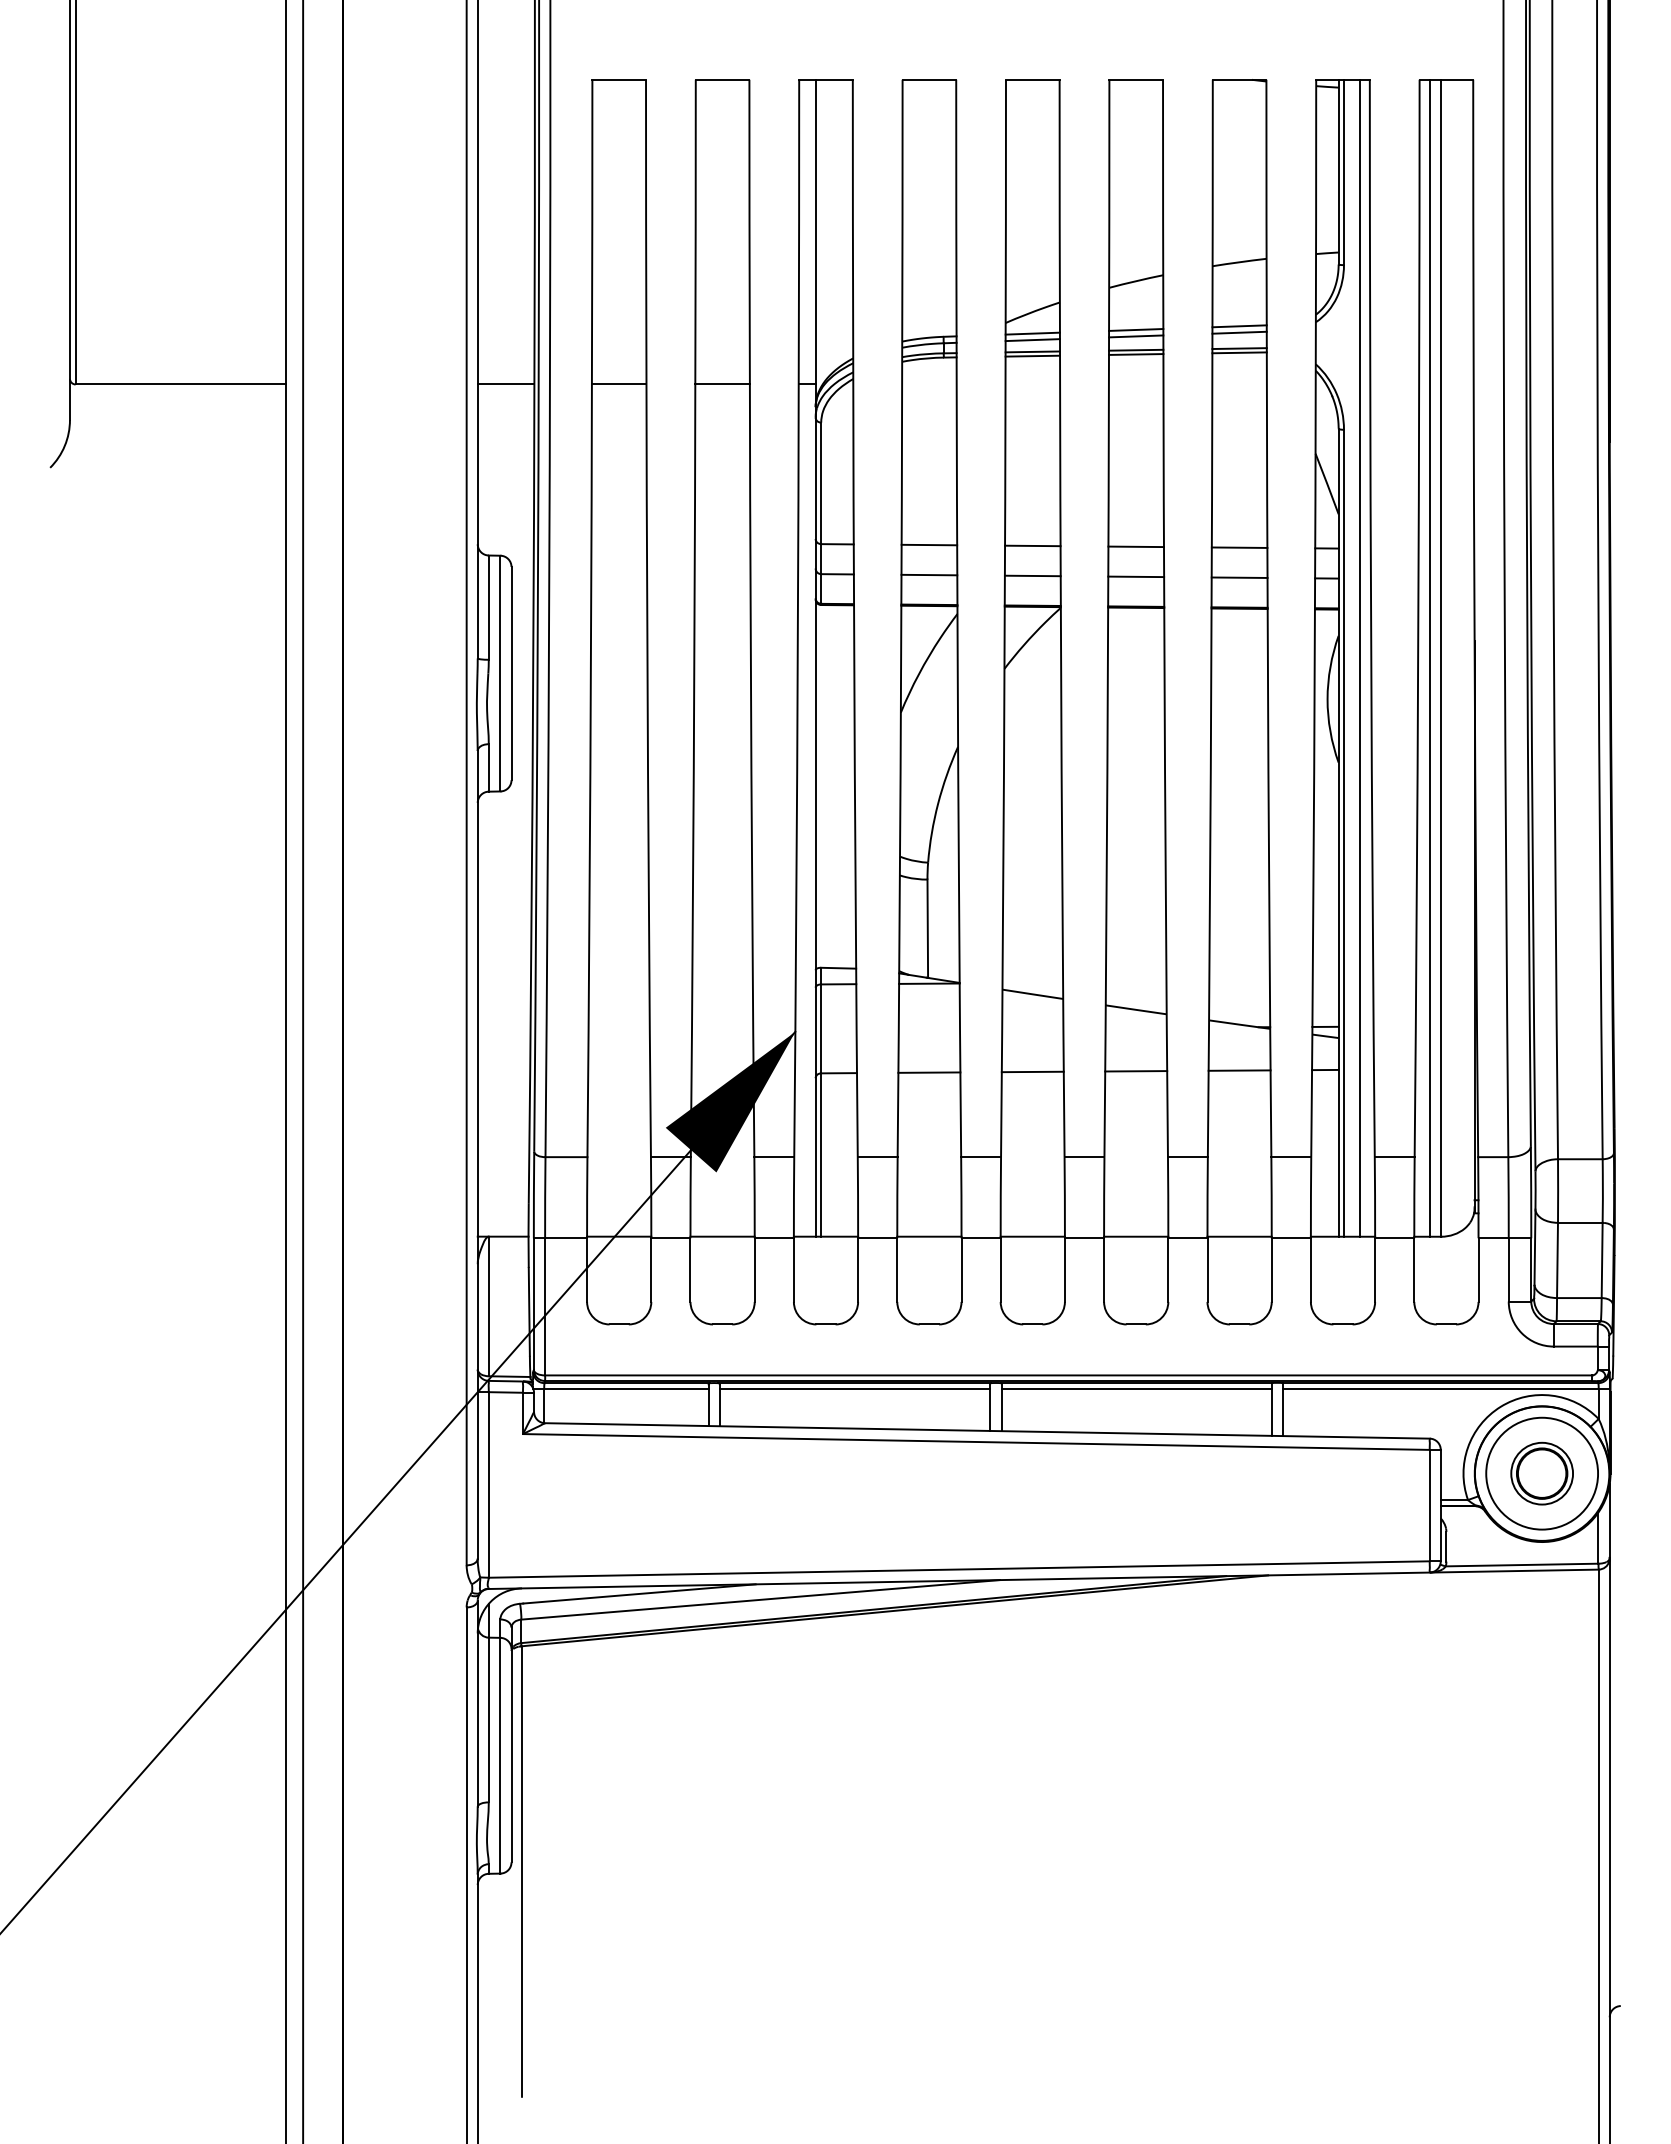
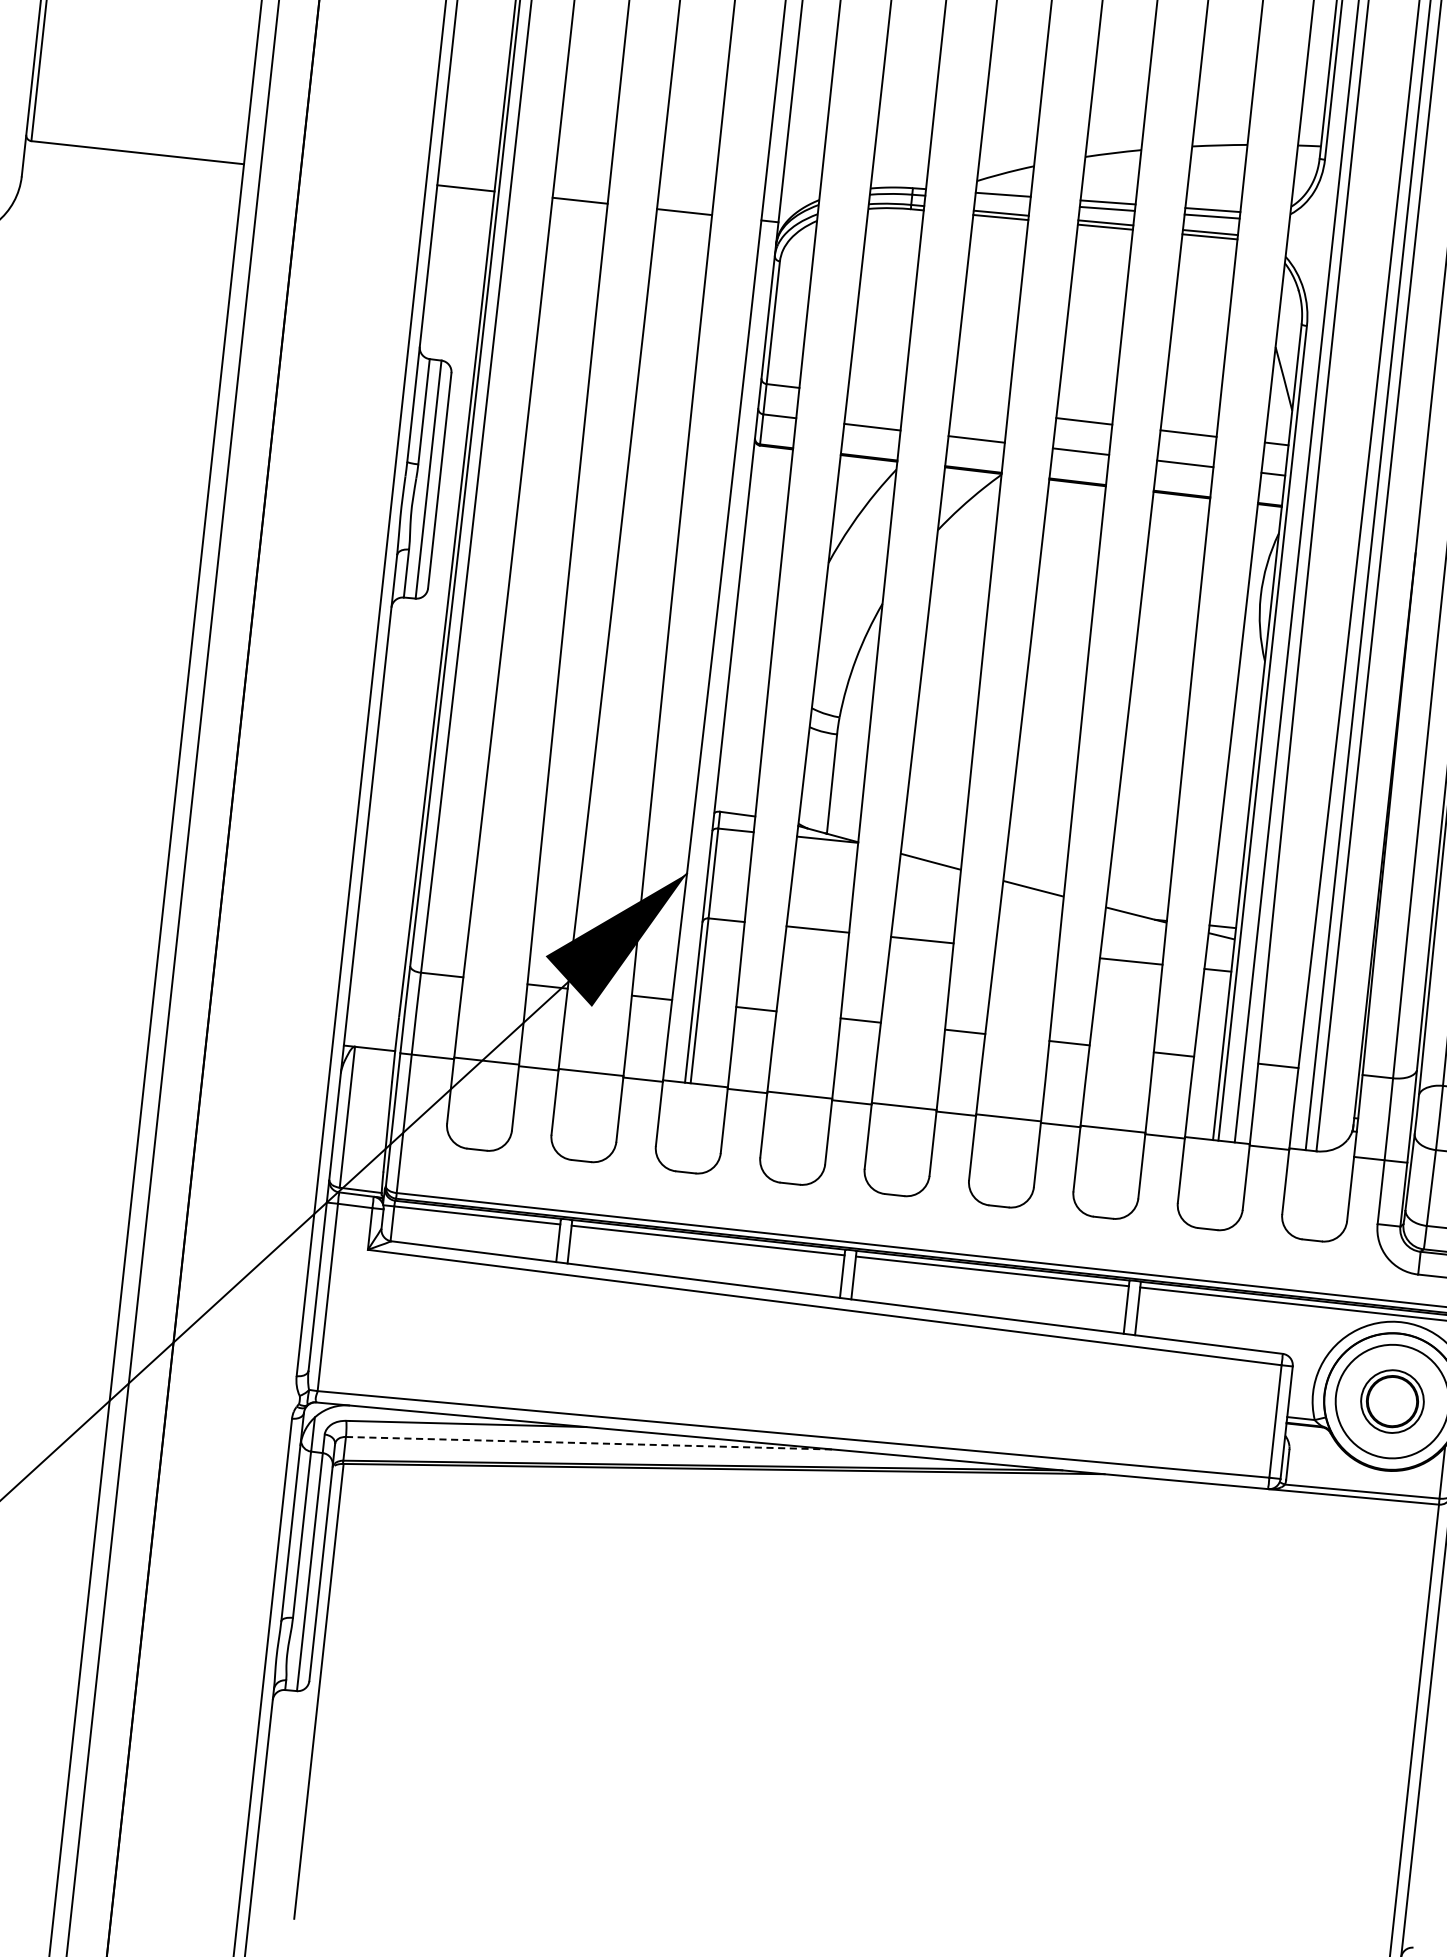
line: (1032, 340) -> (1002, 201), removed
line: (929, 544) -> (875, 396), removed
line: (1032, 545) -> (979, 408), removed
line: (1136, 1071) -> (1027, 951), removed
line: (761, 1599) -> (590, 1442), solid -> dashed

